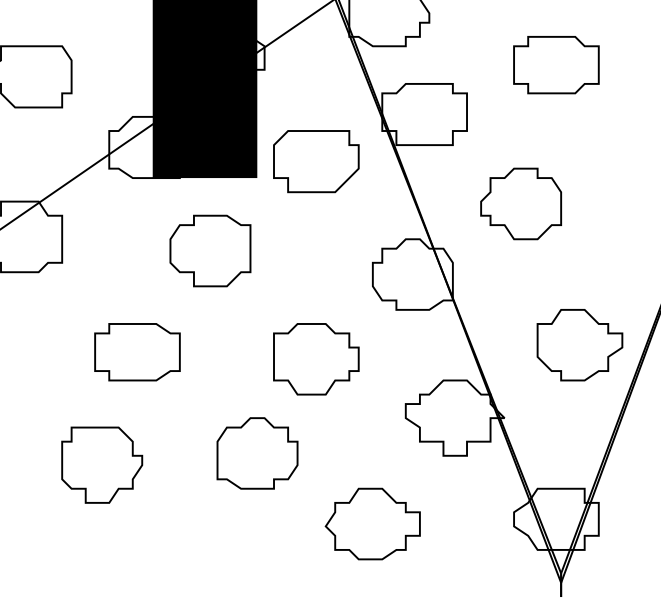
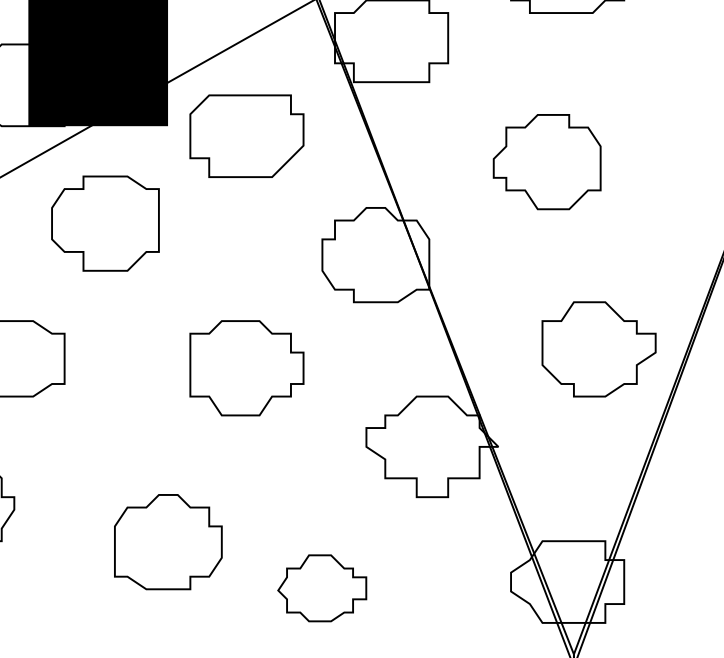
part: (316, 161) -> (247, 136), moved
part: (520, 203) -> (546, 161), moved
part: (257, 453) -> (168, 542), moved
part: (372, 523) -> (321, 587), size x0.7

